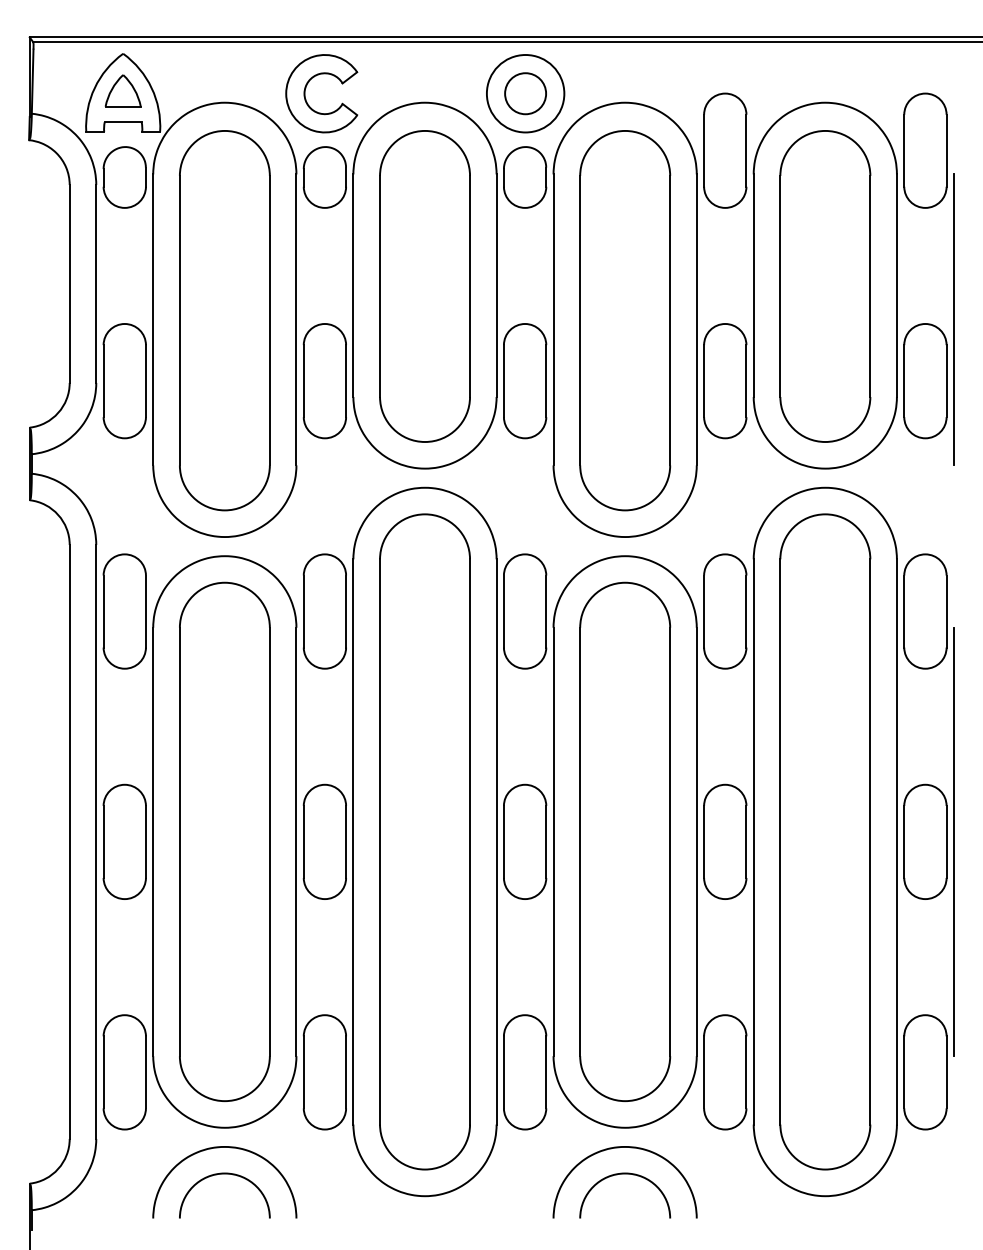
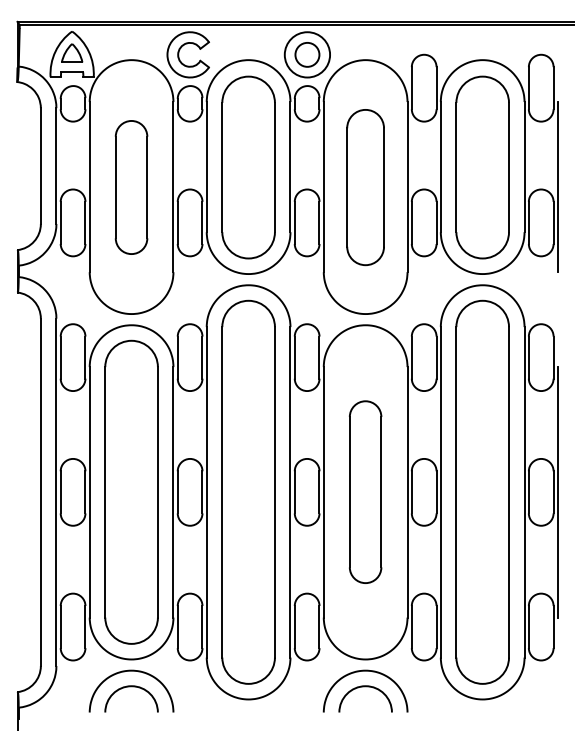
part: (224, 320) -> (131, 187), size x0.6
part: (624, 320) -> (365, 187), size x0.7
part: (624, 840) -> (365, 491), size x0.6

